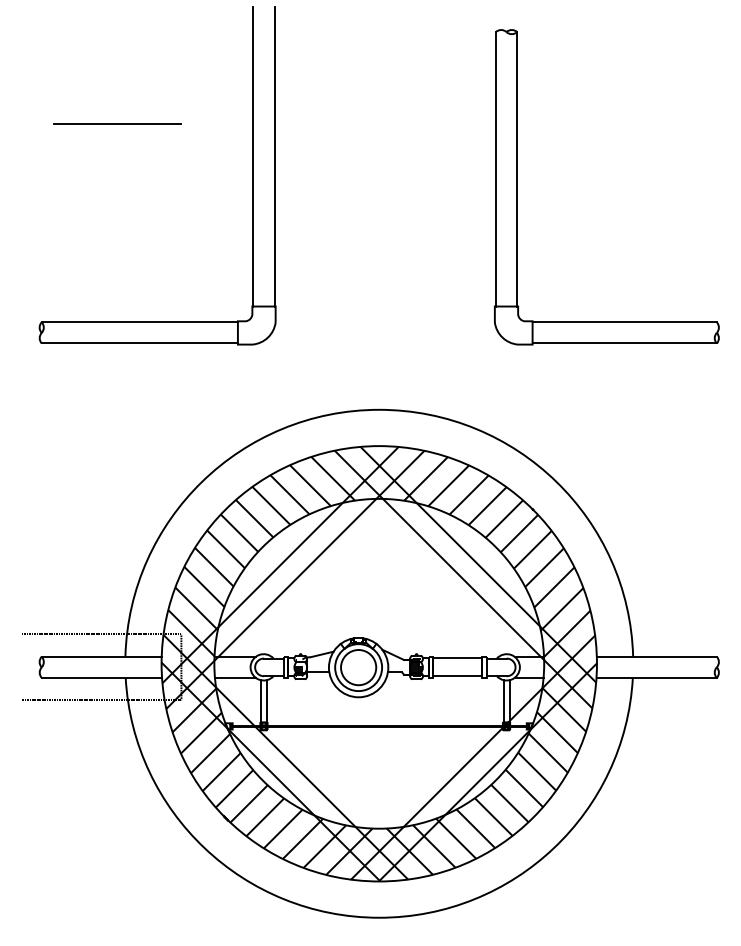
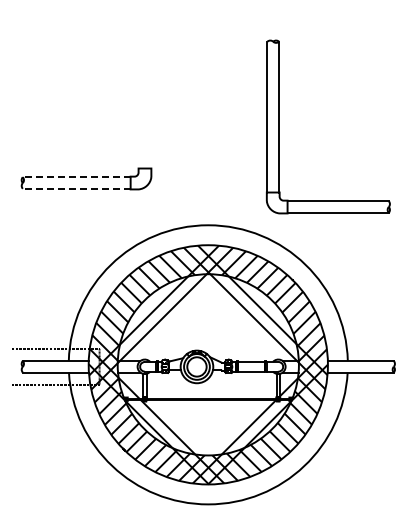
line: (117, 124) -> (64, 68), removed
line: (254, 155) -> (139, 85), removed
line: (274, 155) -> (150, 85), removed
part: (517, 186) -> (279, 126), moved
line: (139, 322) -> (76, 177), solid -> dashed
line: (139, 342) -> (76, 188), solid -> dashed

